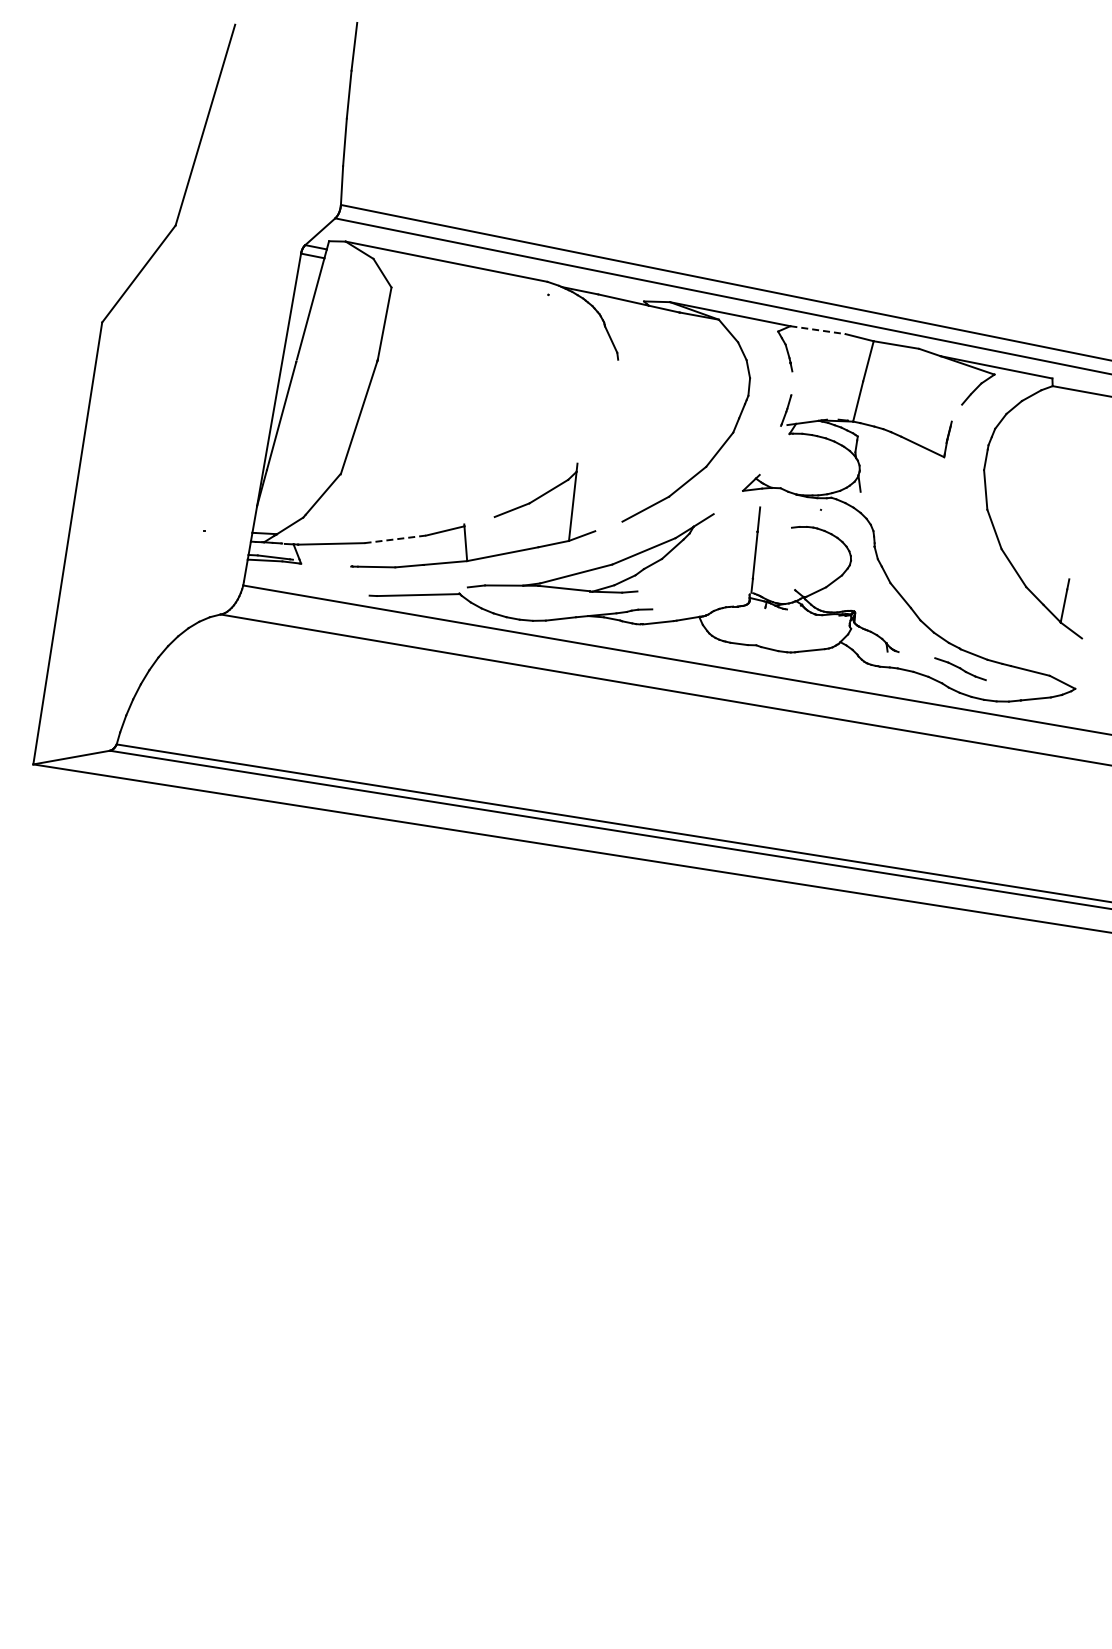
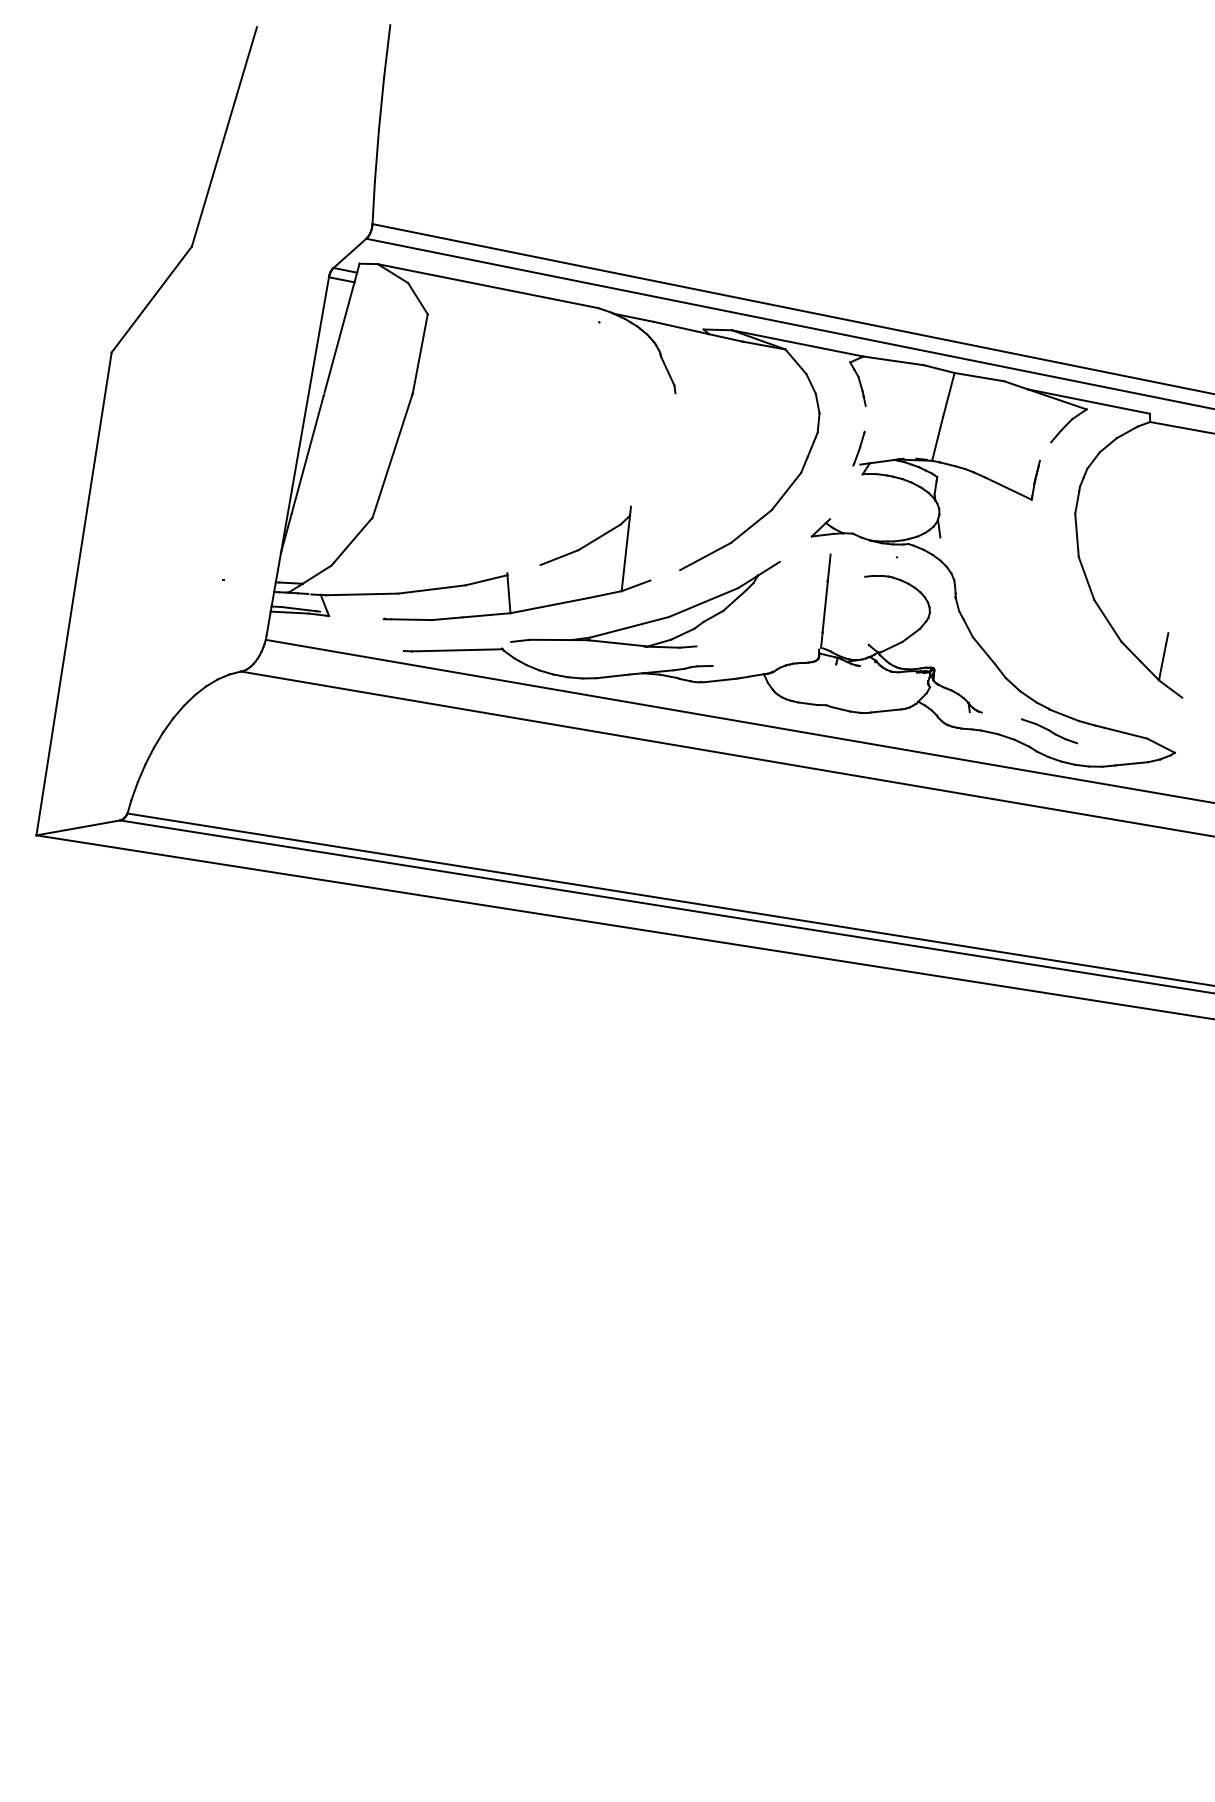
line: (818, 330) -> (894, 361), dashed -> solid
line: (395, 539) -> (432, 589), dashed -> solid

